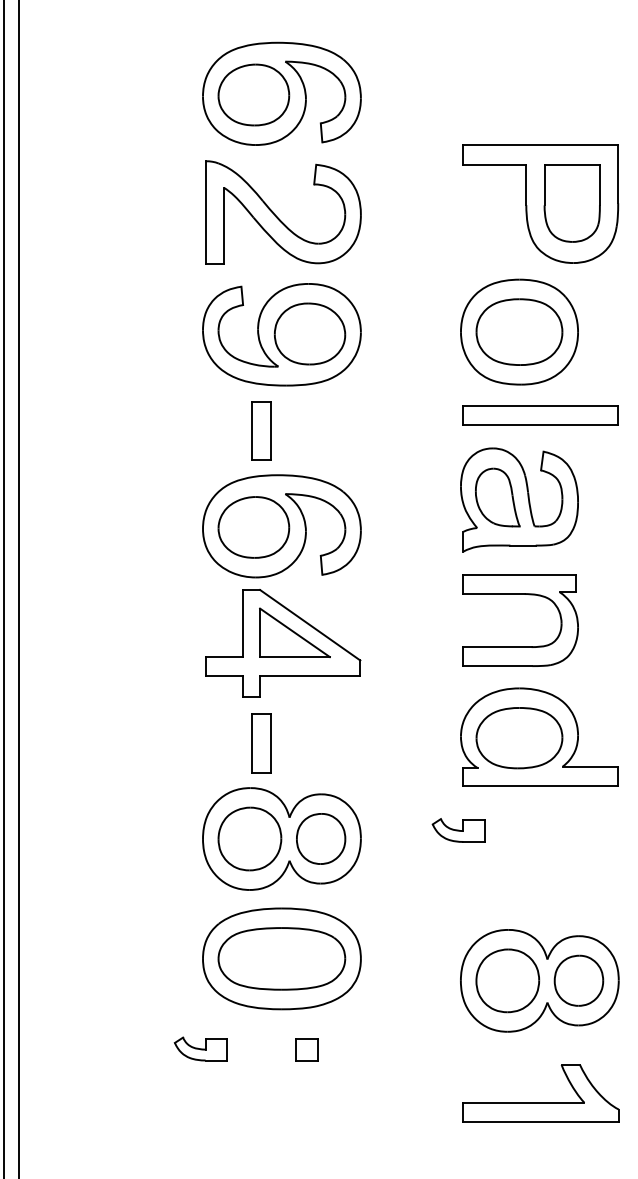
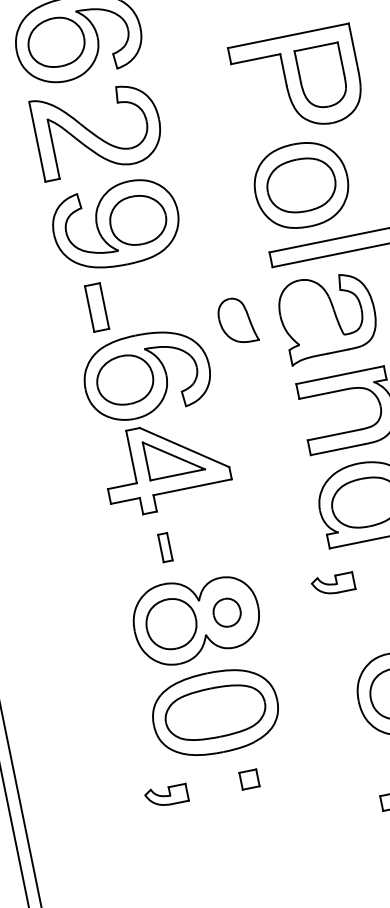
part: (261, 430) -> (96, 307), moved
part: (497, 497) -> (237, 320), moved
part: (261, 743) -> (165, 547), size x0.6
part: (321, 838) -> (227, 612), size x0.7

